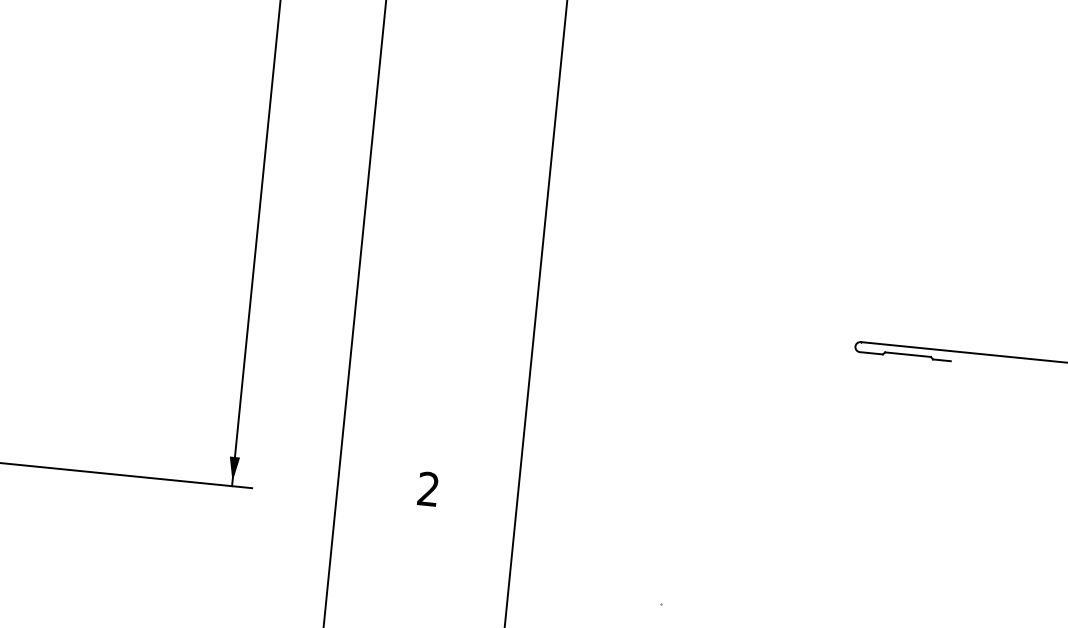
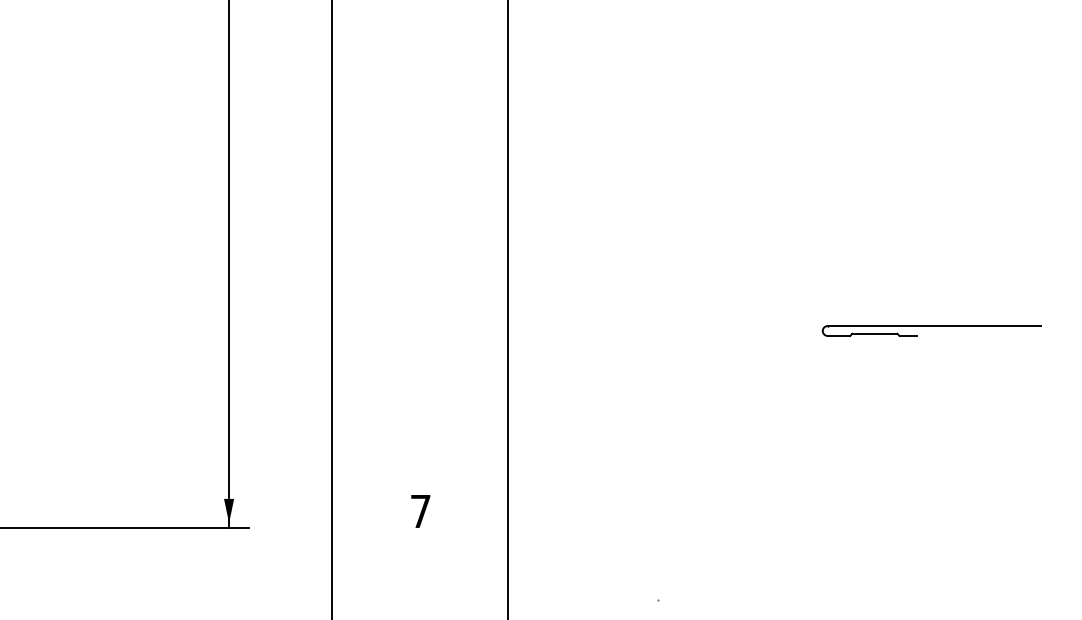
text: (428, 488) -> (420, 510), 2 -> 7

